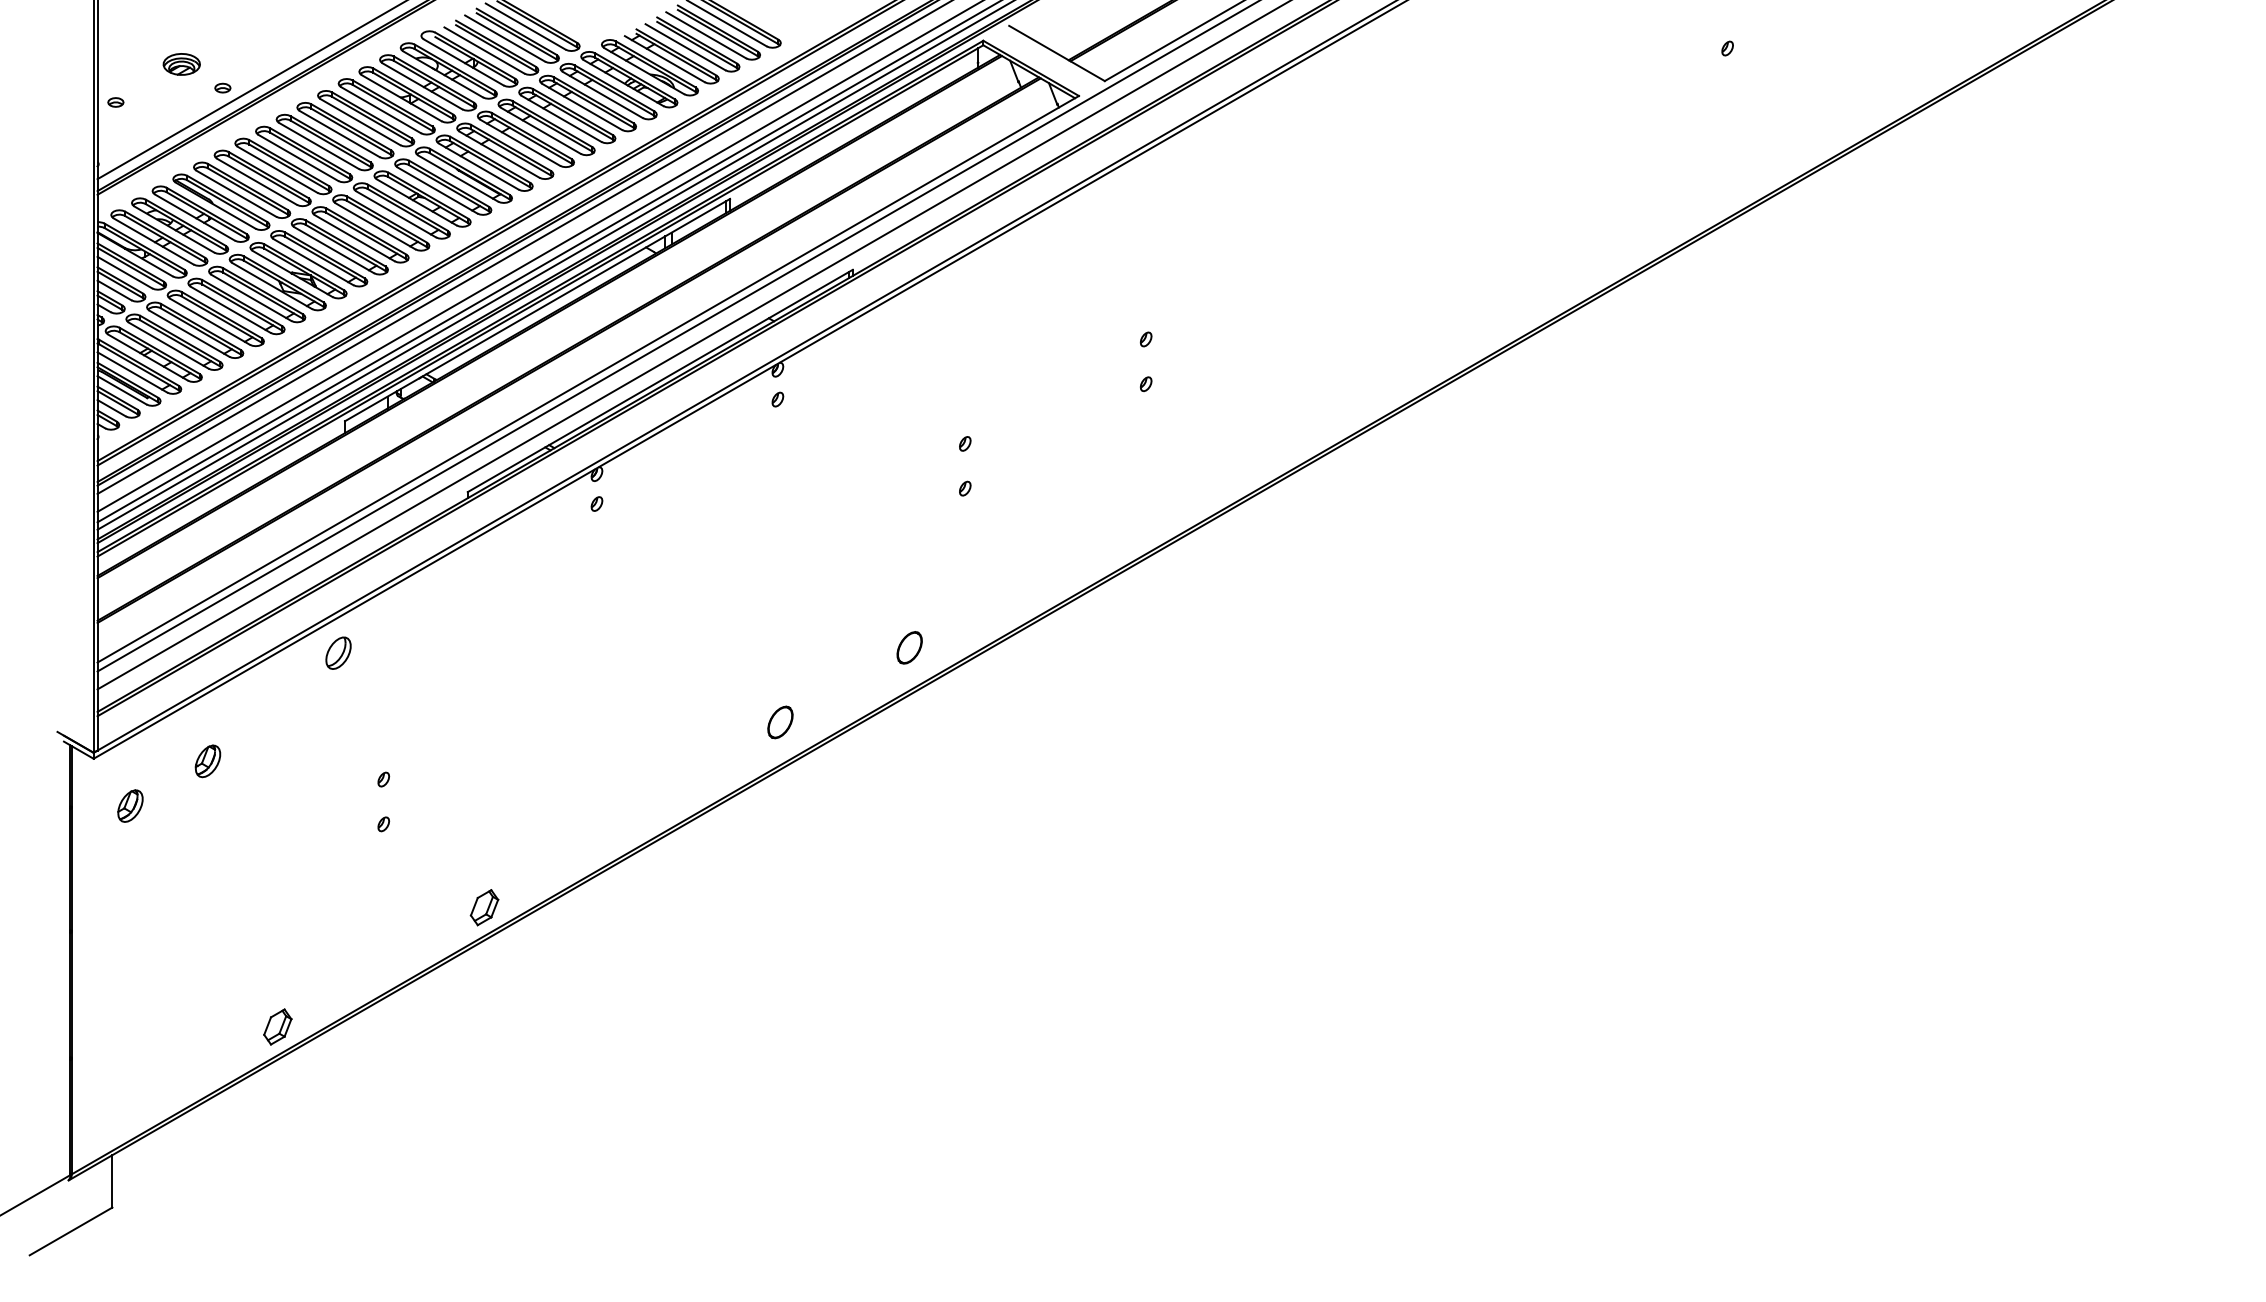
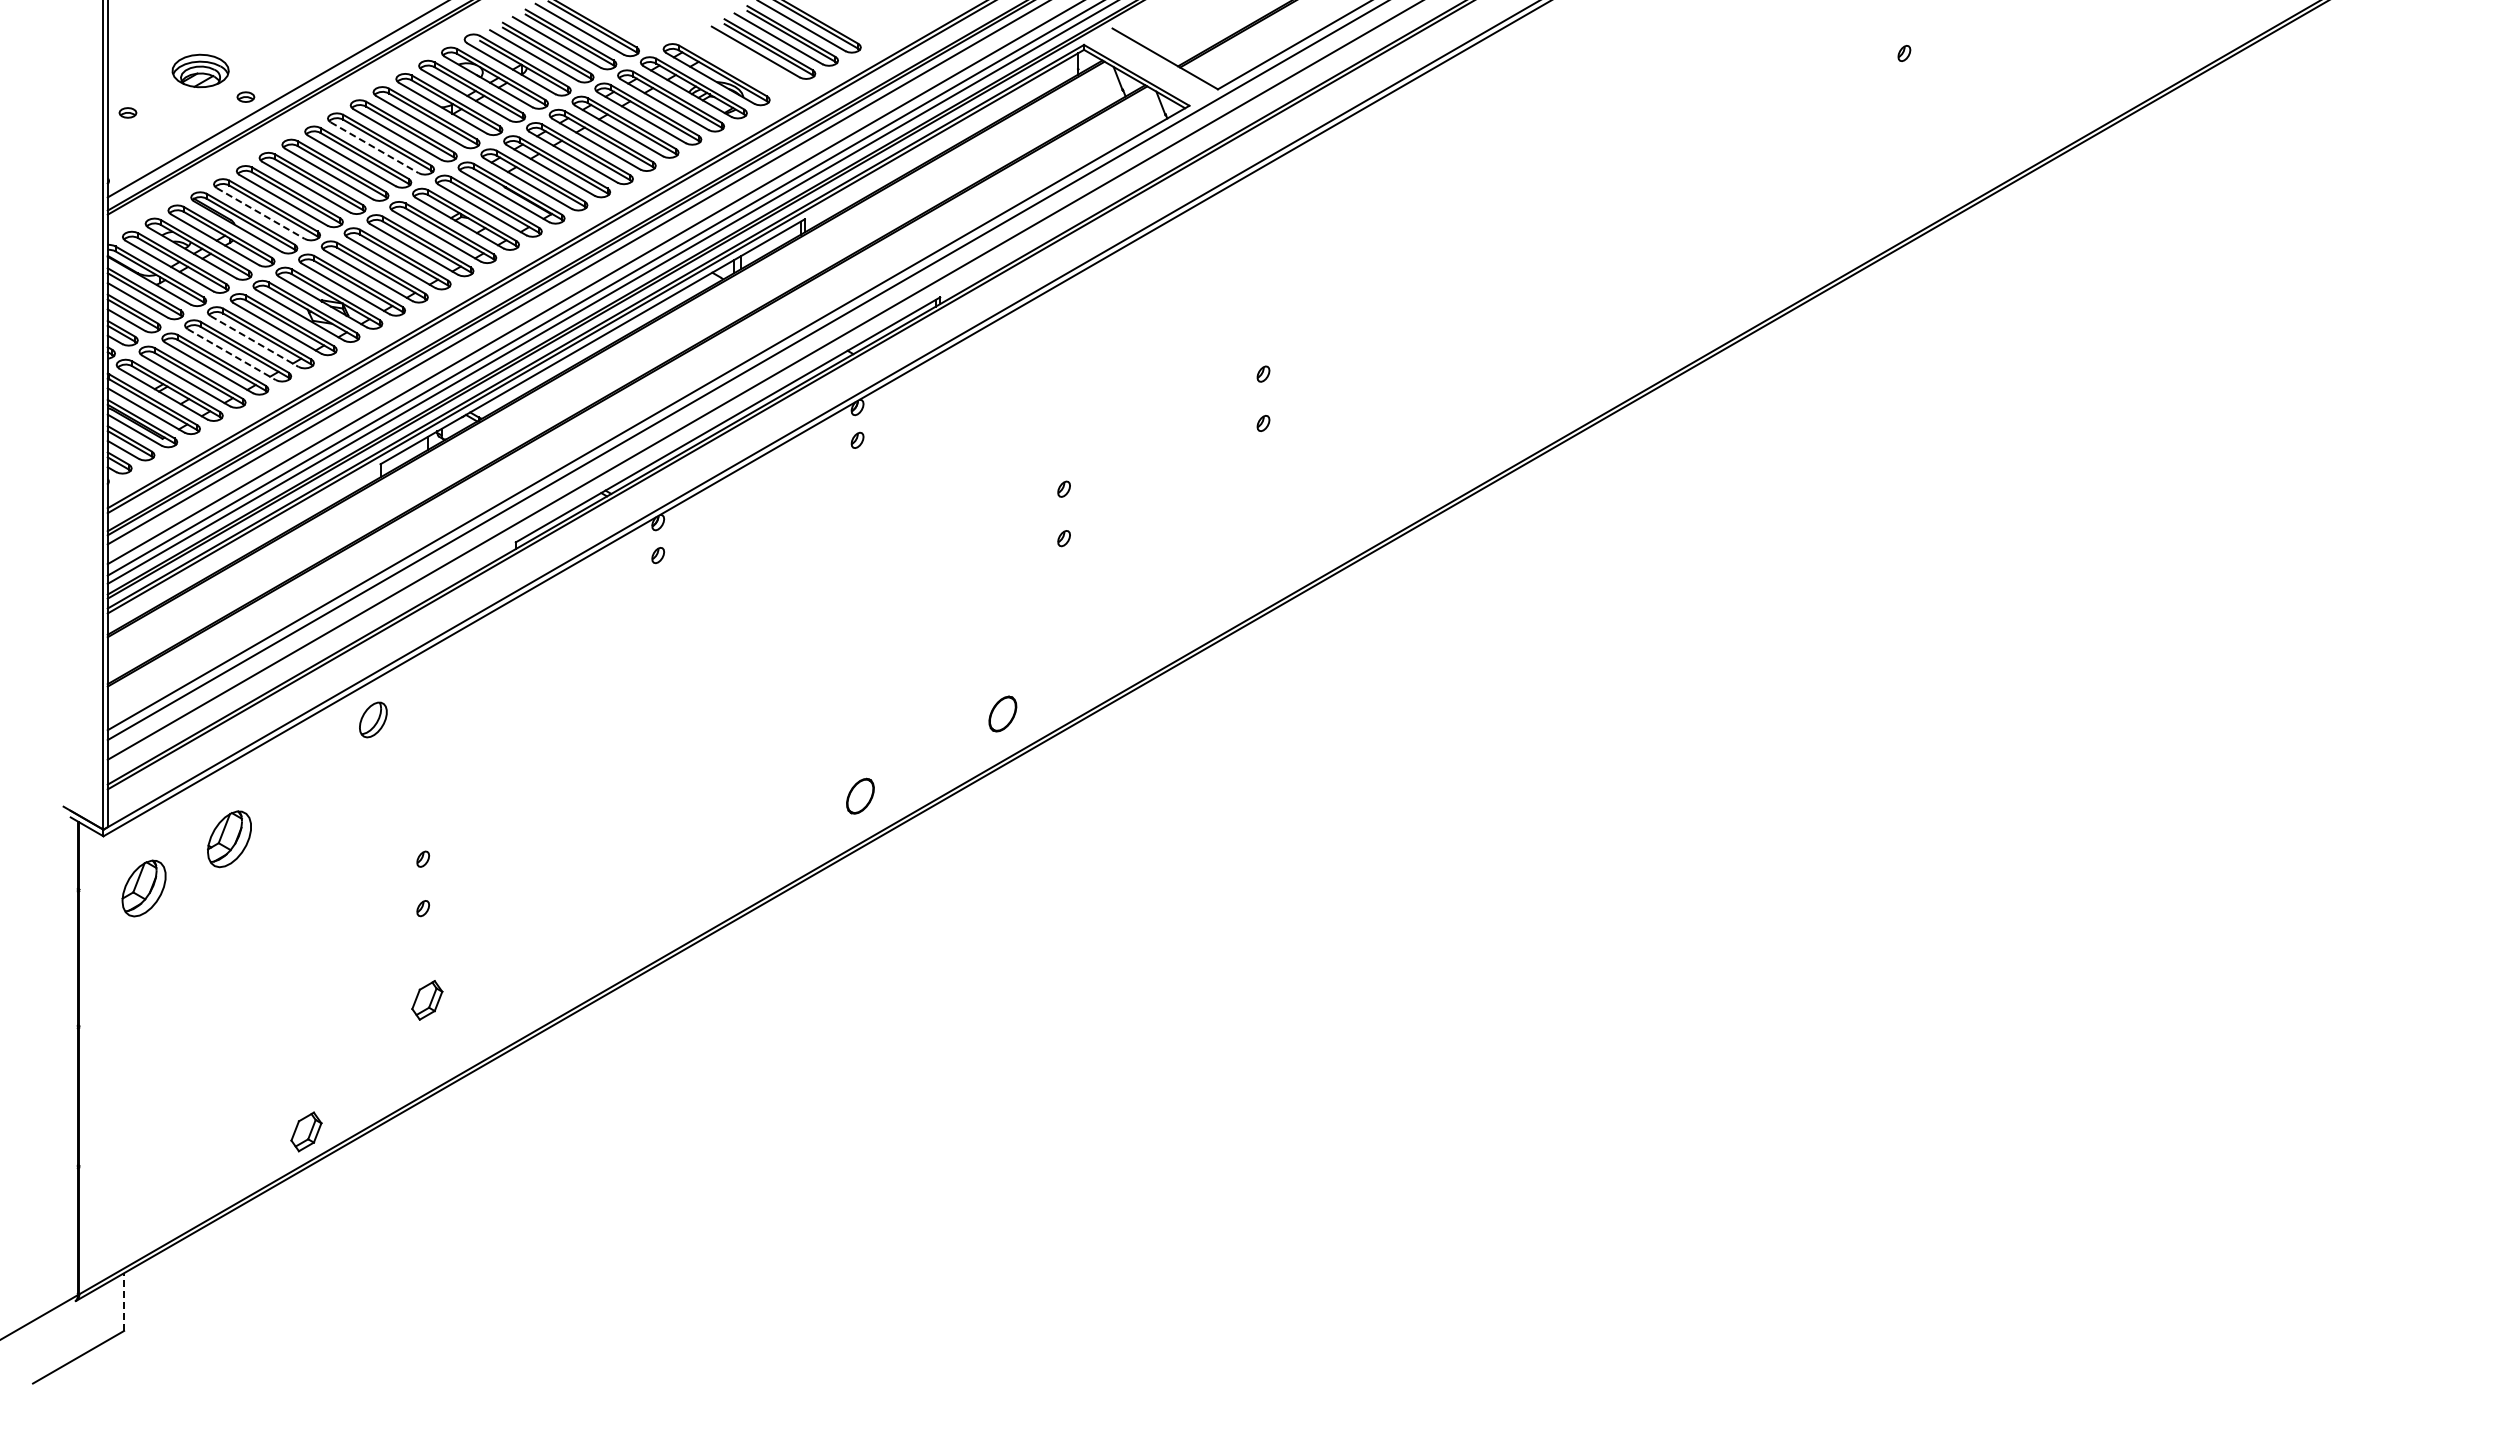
part: (671, 55) -> (740, 61), removed
part: (181, 63) -> (200, 70), size x1.4
line: (339, 133) -> (374, 147), solid -> dashed
line: (236, 193) -> (260, 213), solid -> dashed
line: (230, 309) -> (254, 341), solid -> dashed
line: (209, 321) -> (231, 354), solid -> dashed
part: (208, 760) -> (229, 838), size x1.6
part: (129, 806) -> (143, 888), size x1.6
part: (484, 907) -> (427, 1000), moved
line: (112, 1181) -> (124, 1302), solid -> dashed

